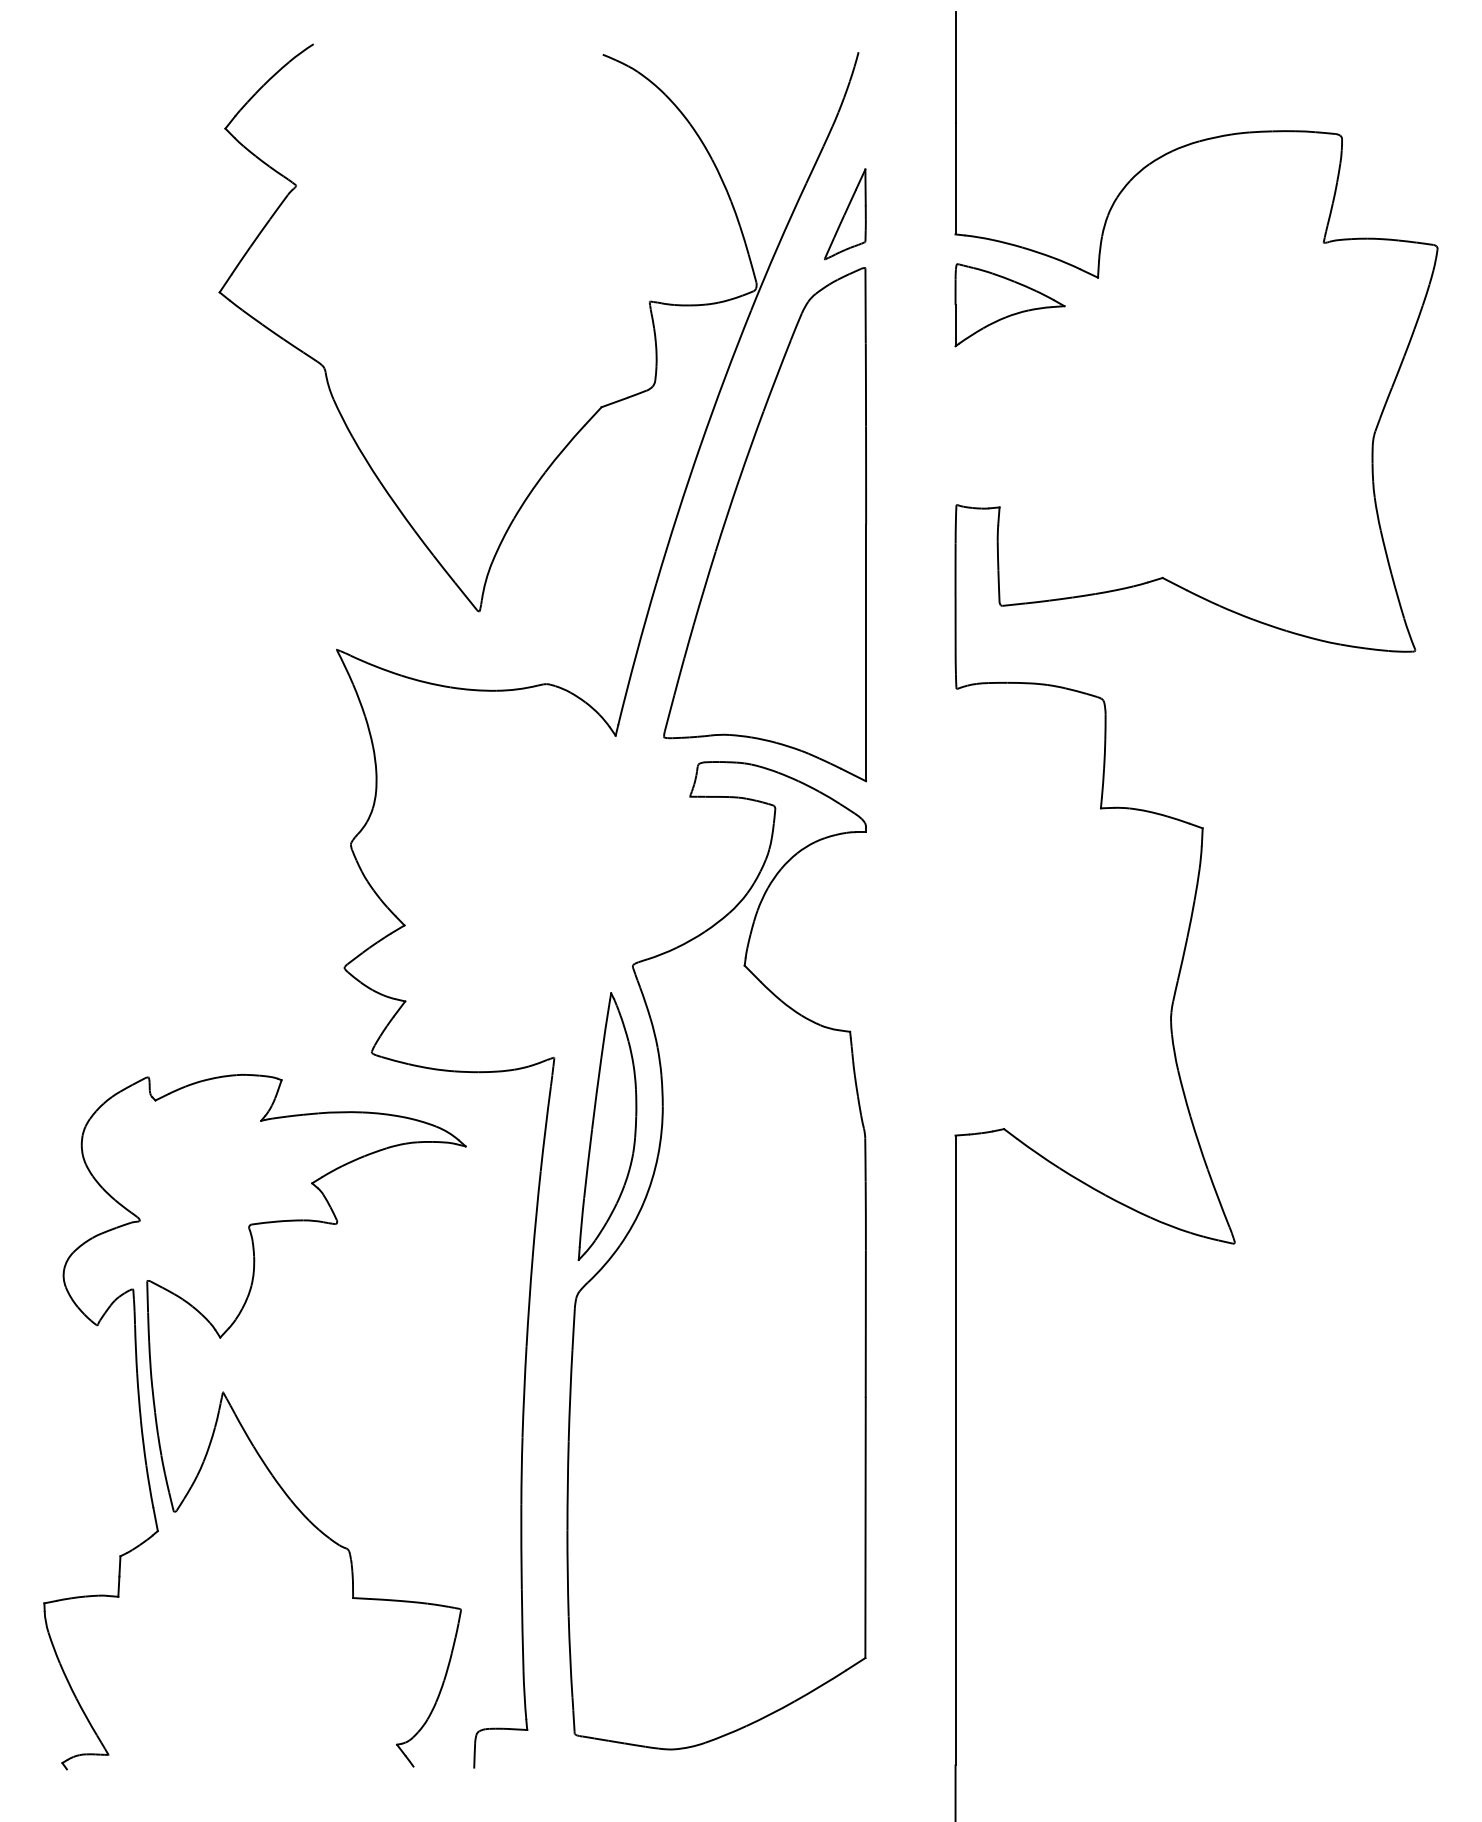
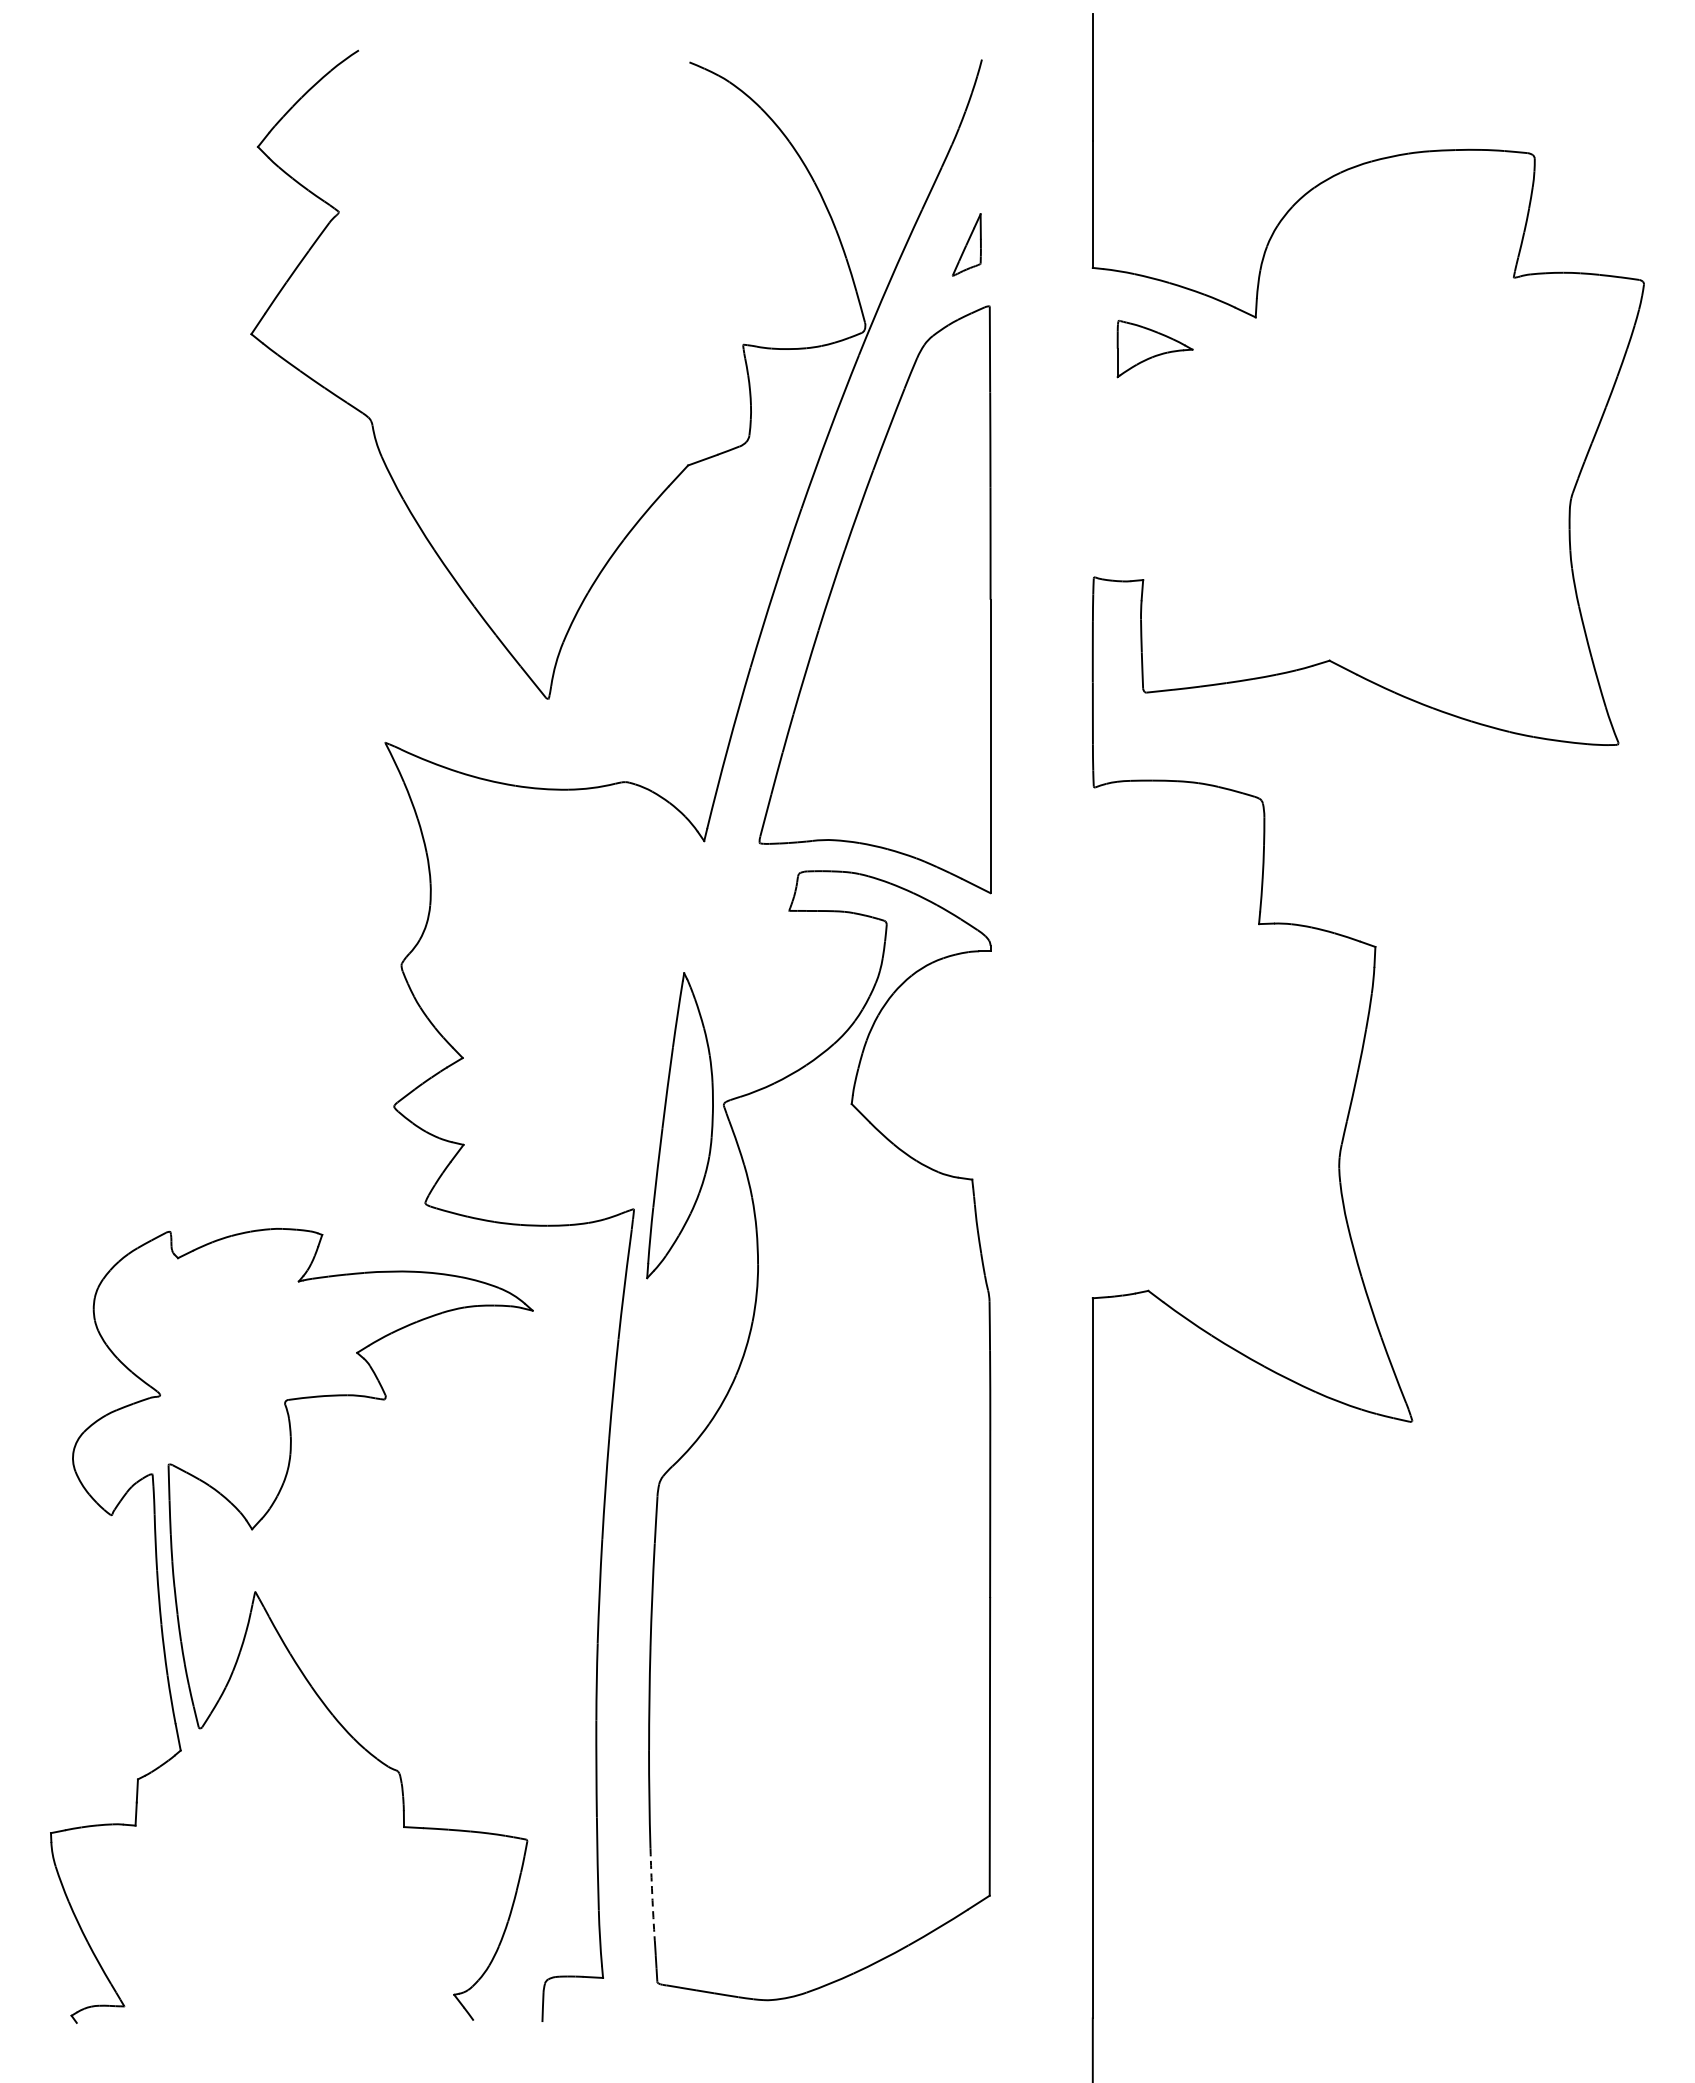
part: (845, 214) -> (966, 245), size x0.6
part: (1009, 305) -> (1154, 349), size x0.6
part: (607, 1126) -> (679, 1125), moved
arc: (570, 1657) -> (652, 1895), solid -> dashed

